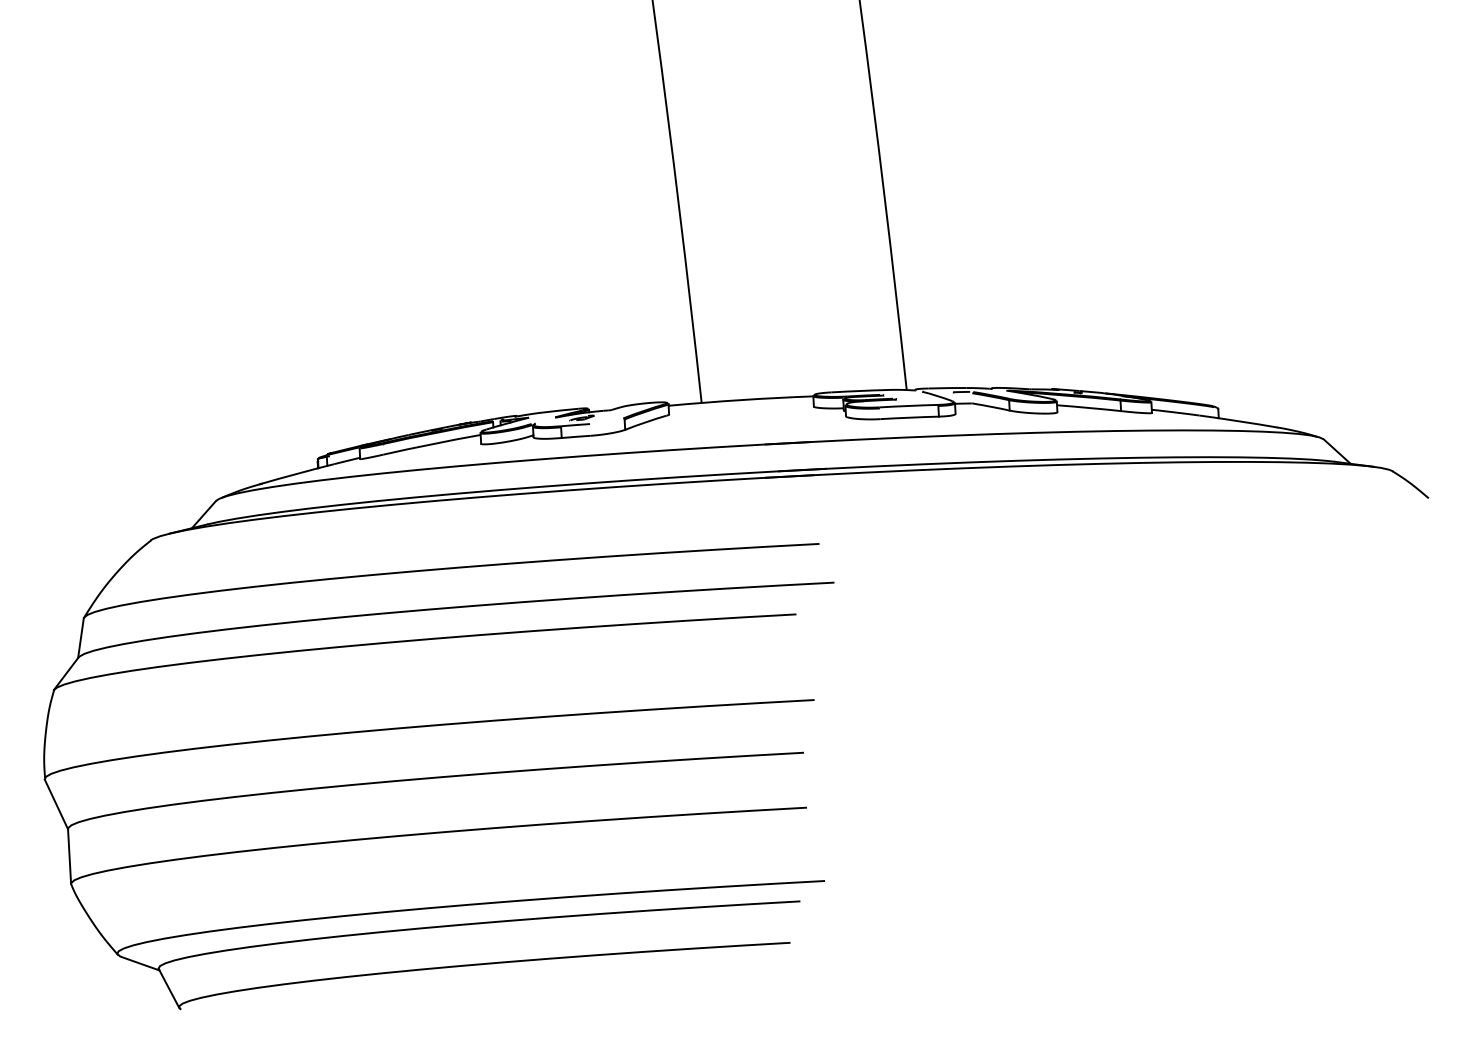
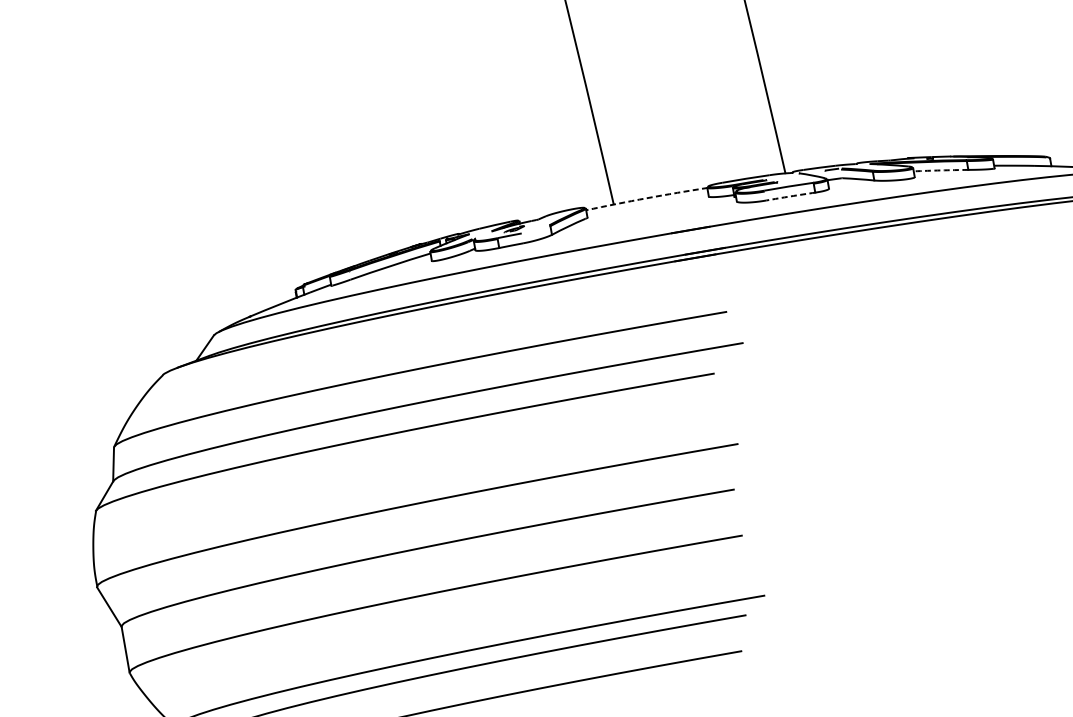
arc: (741, 400) -> (647, 198), solid -> dashed
arc: (1089, 407) -> (941, 170), solid -> dashed
arc: (909, 417) -> (790, 196), solid -> dashed

